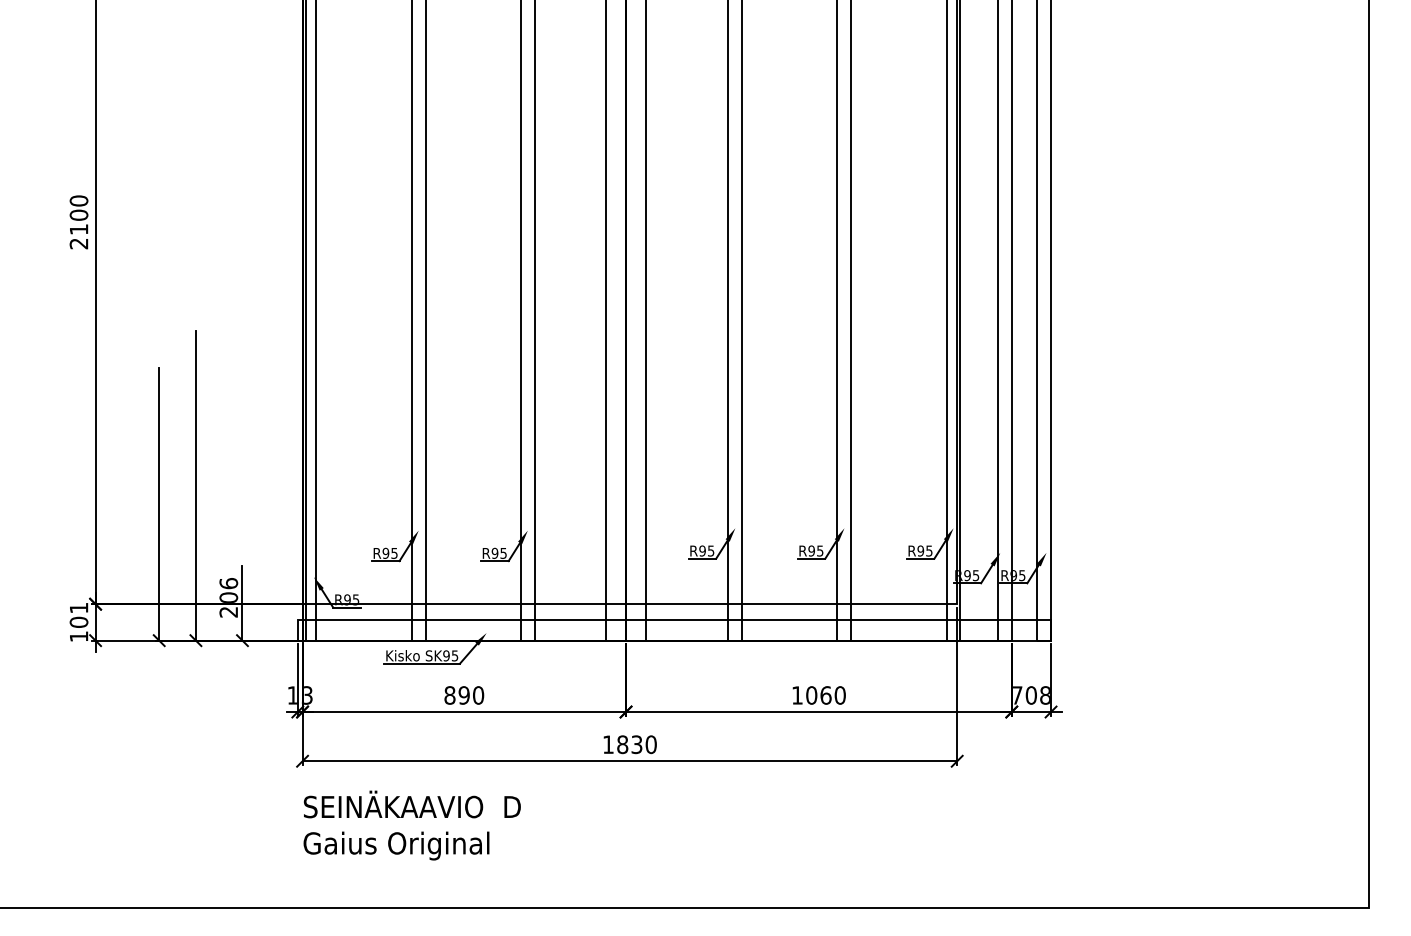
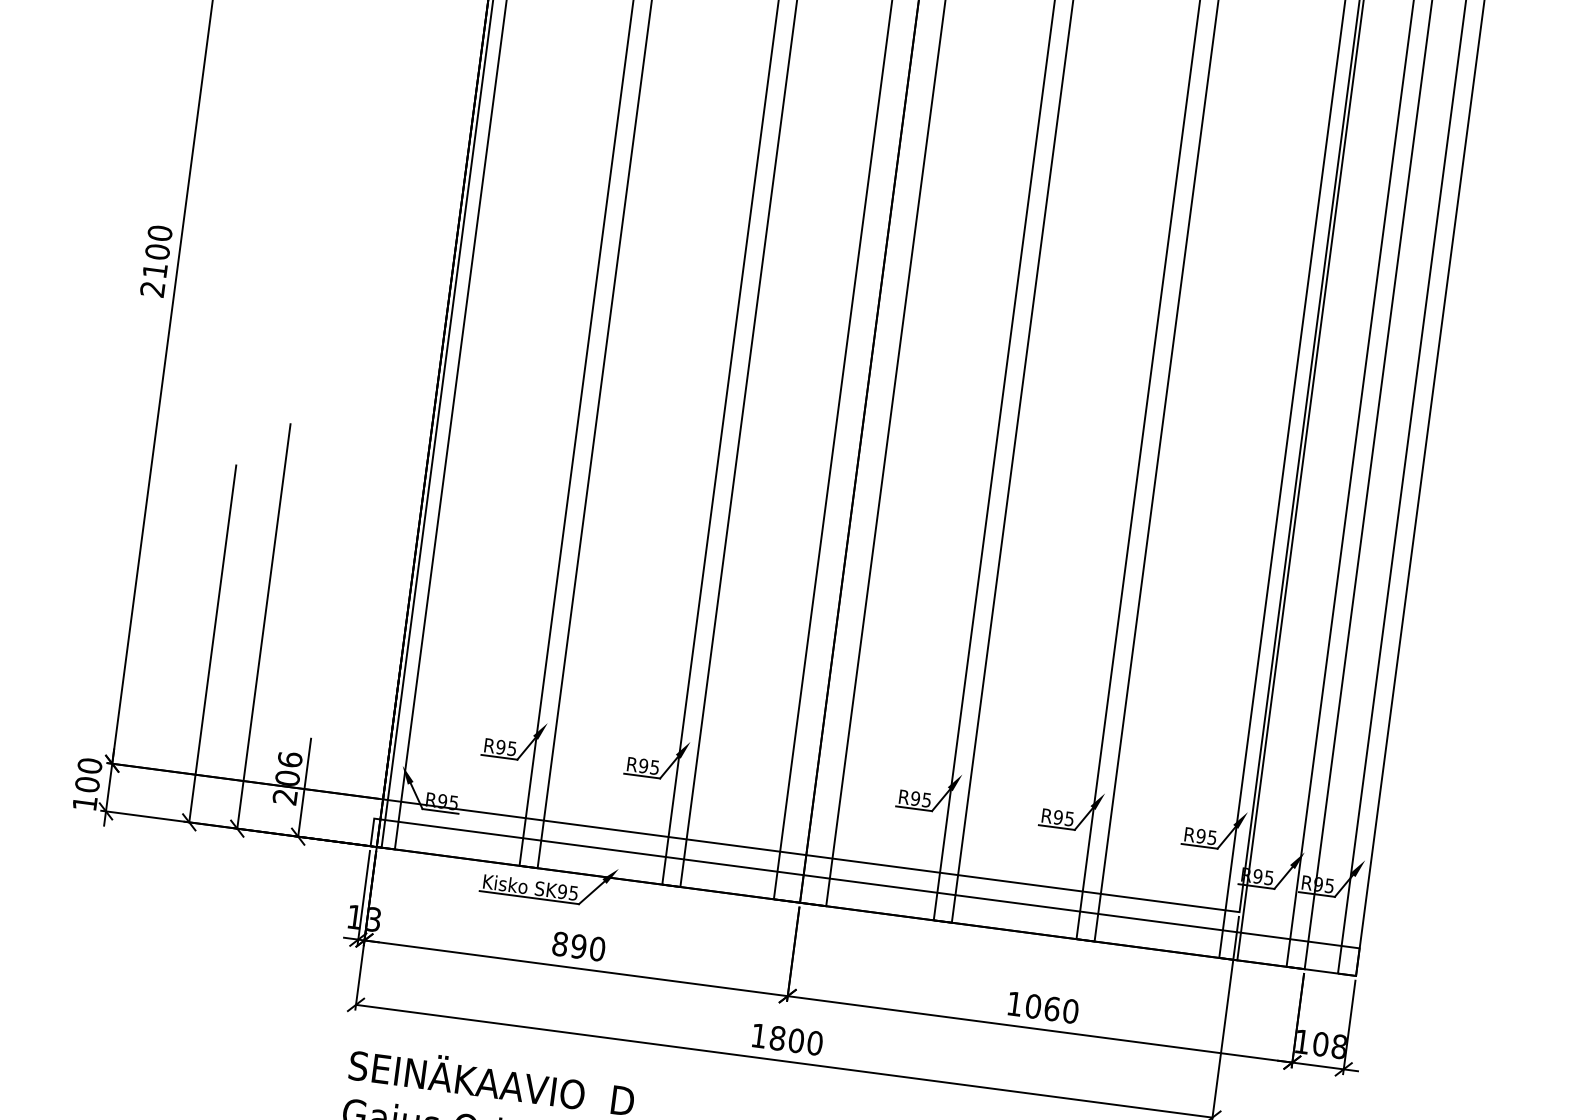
text: (78, 607) -> (89, 765), 101 -> 100
text: (1017, 695) -> (1302, 1041), 708 -> 108
text: (636, 744) -> (795, 1040), 1830 -> 1800

